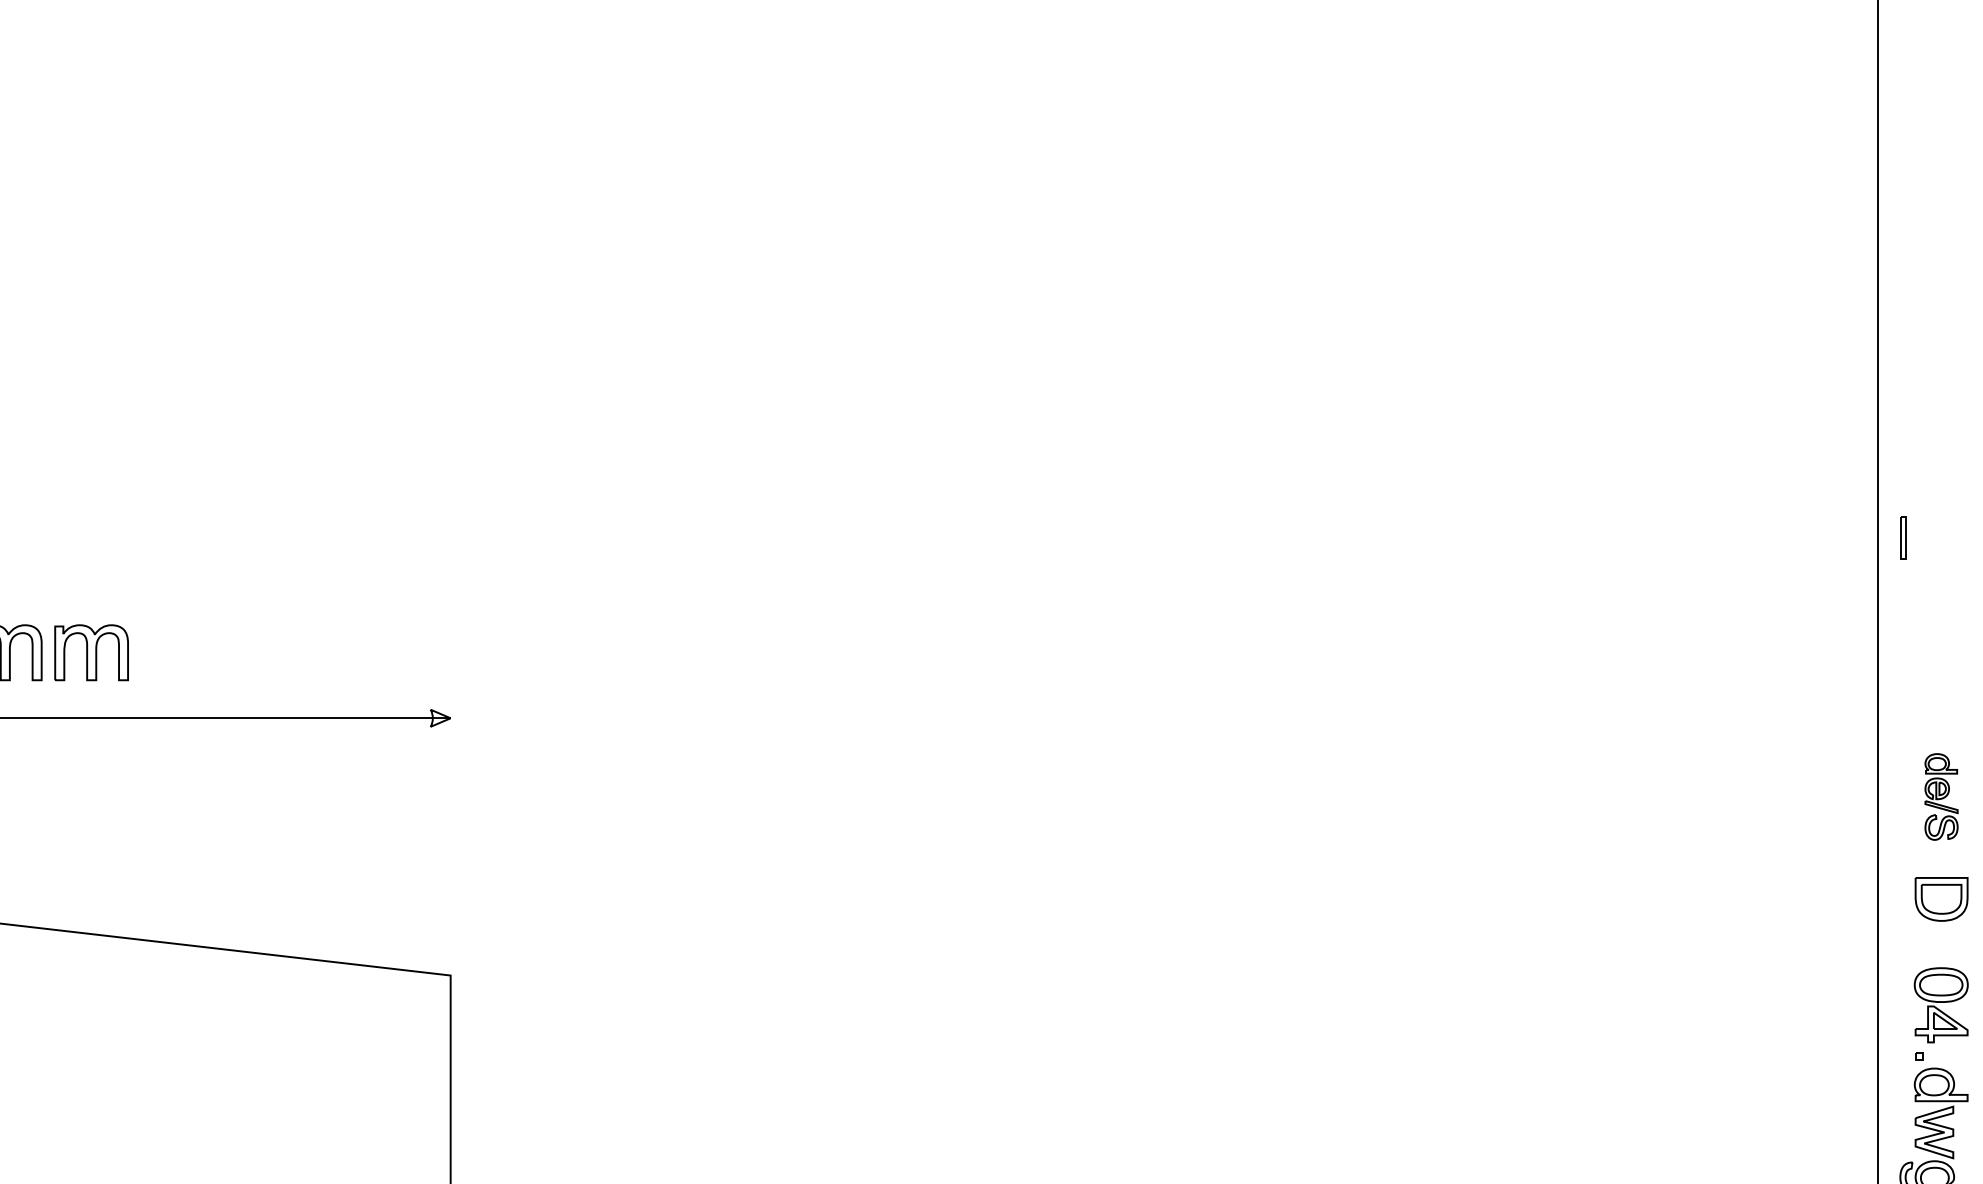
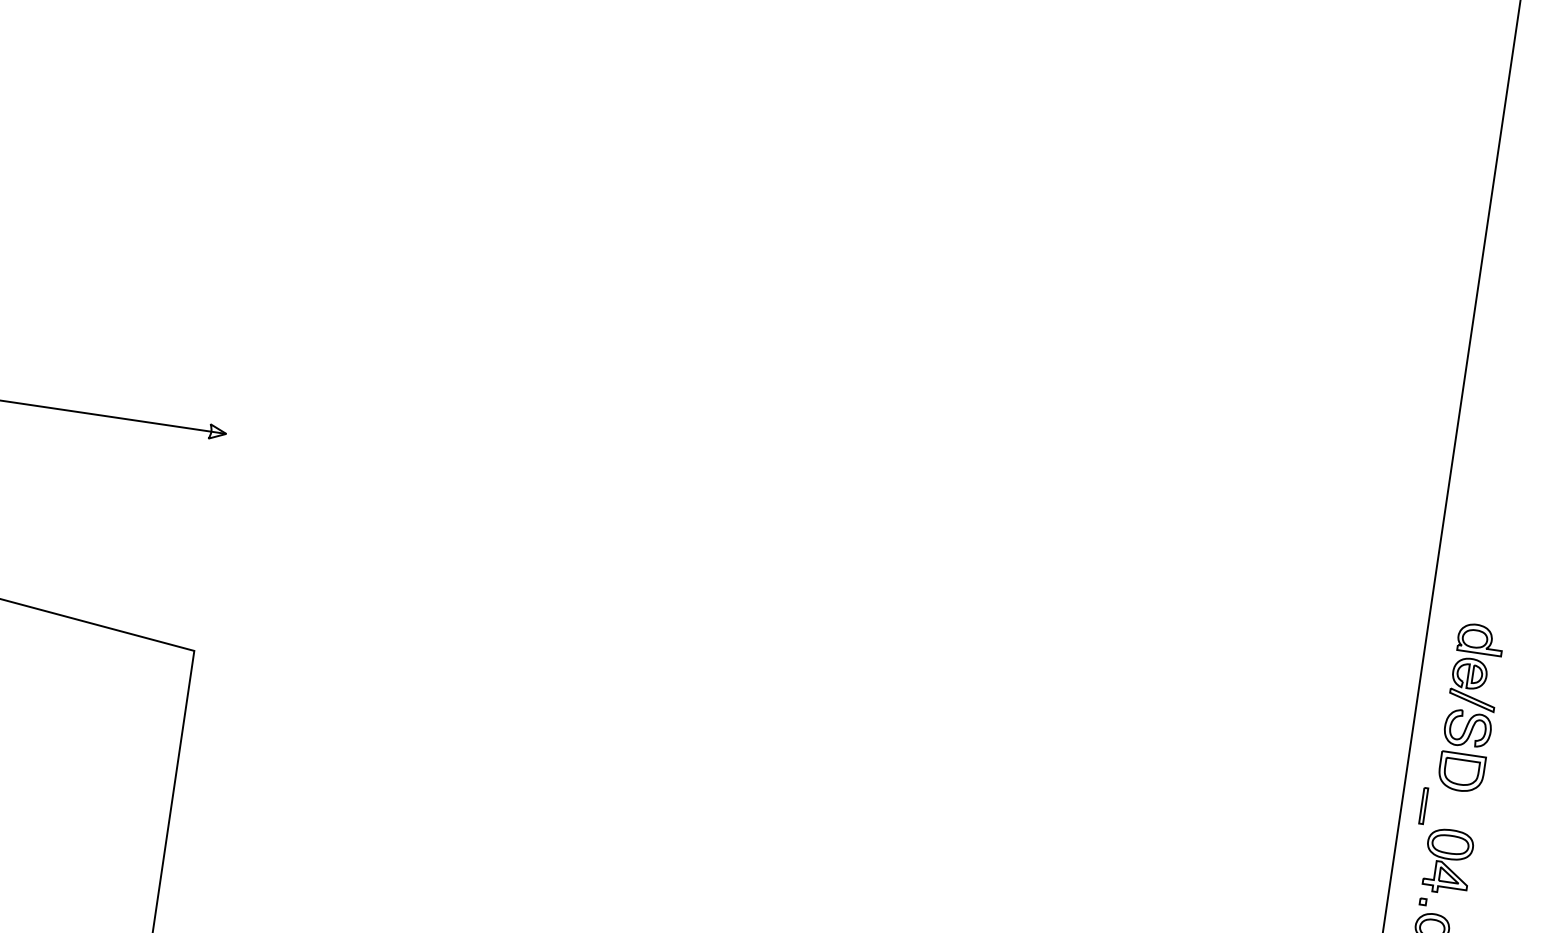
part: (1903, 537) -> (1423, 805), moved
part: (1941, 796) -> (1474, 685), size x1.67

